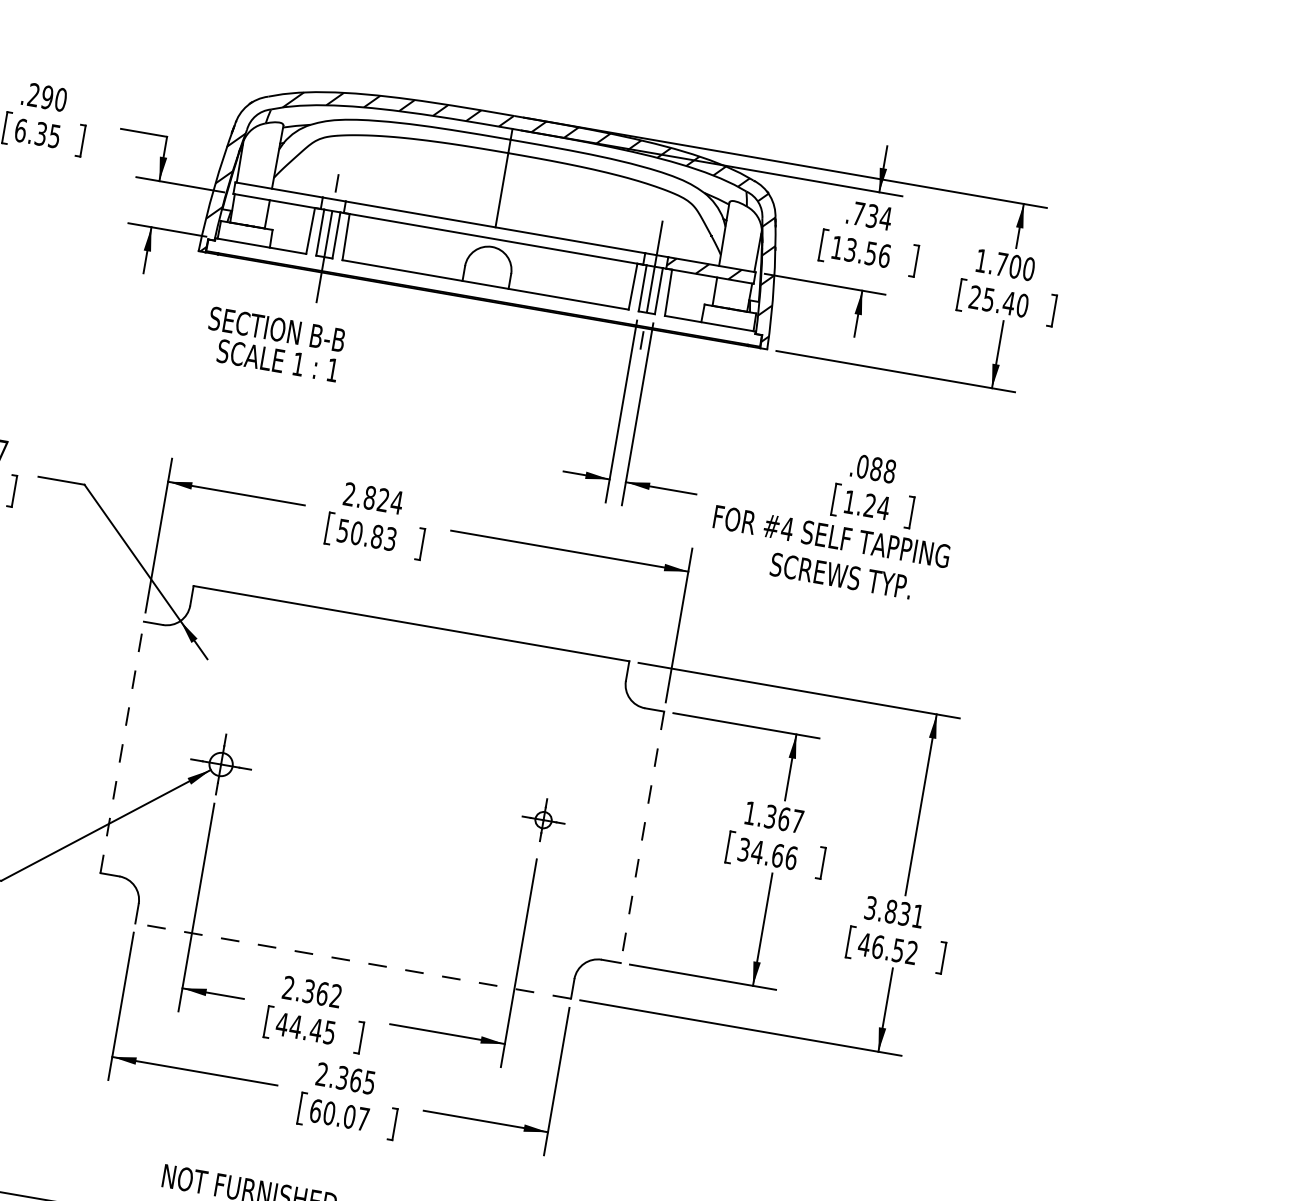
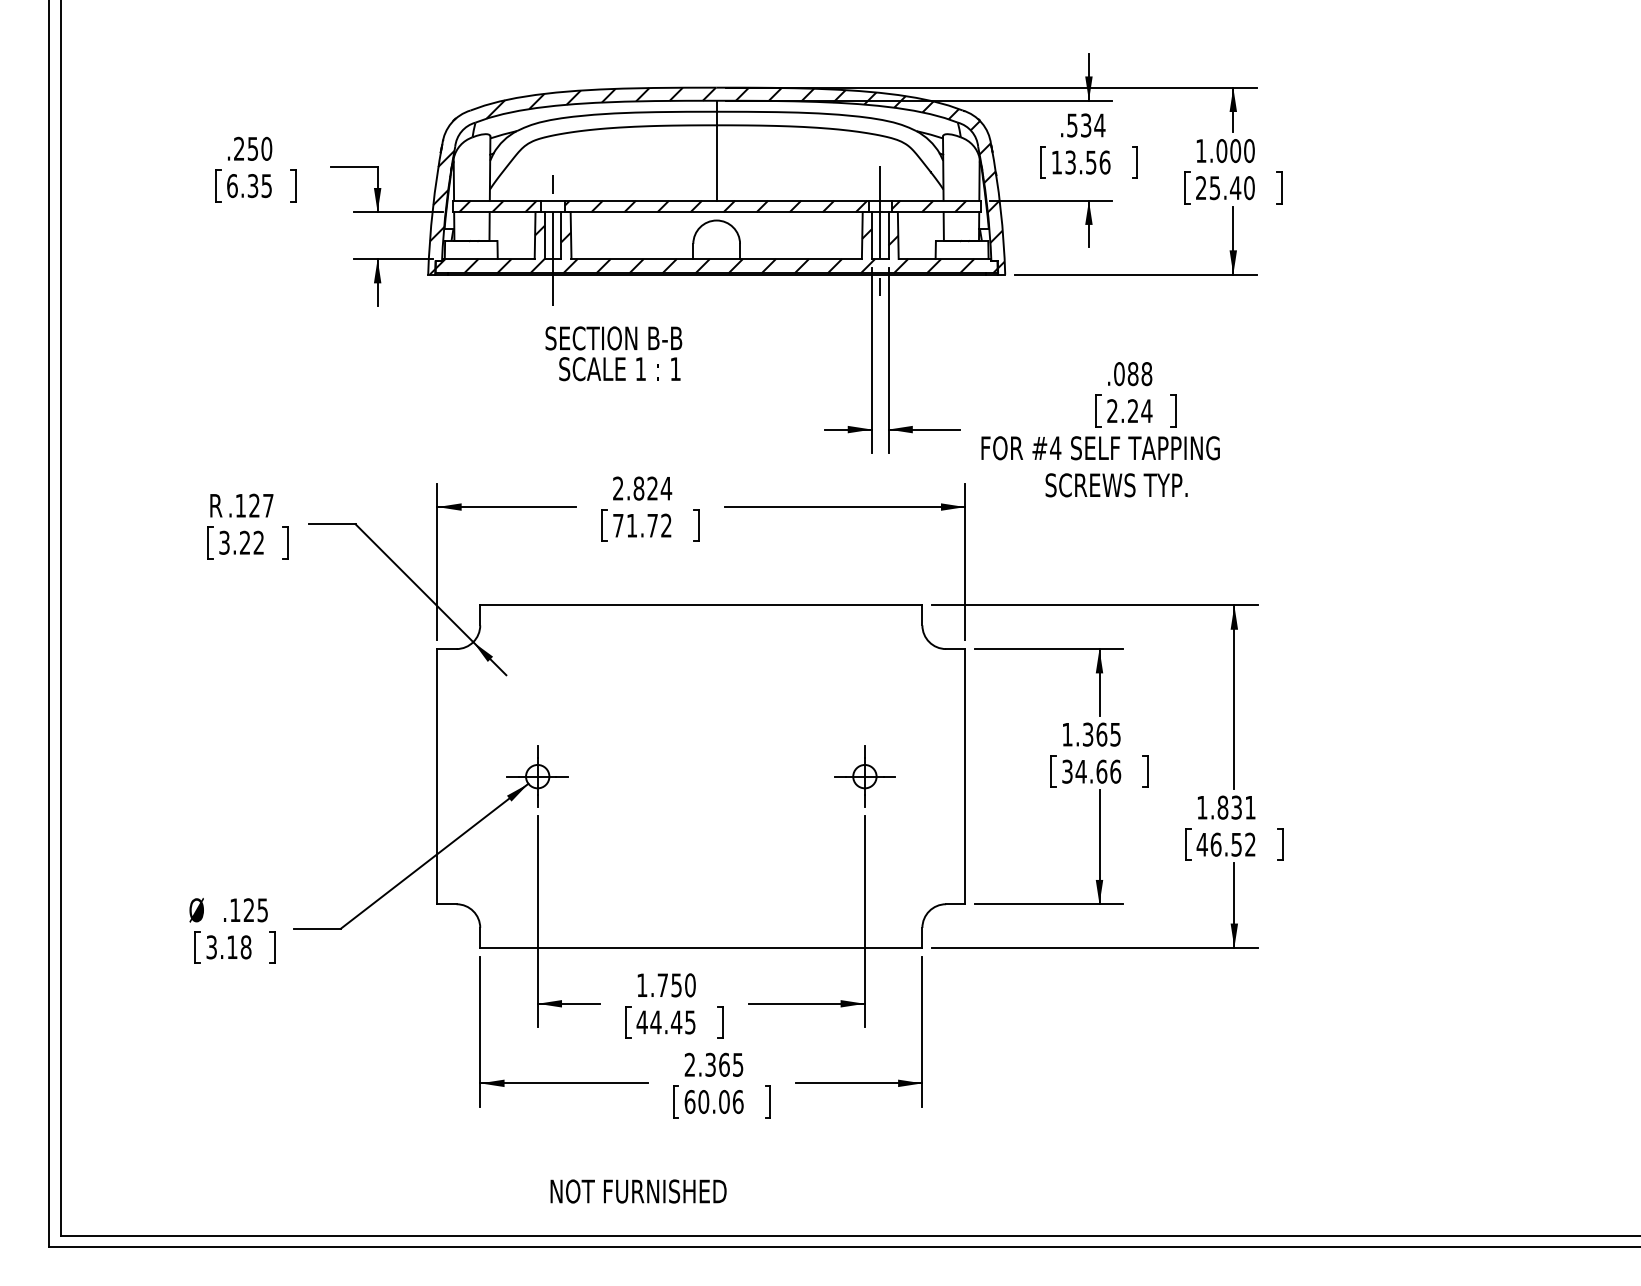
text: (46, 96) -> (252, 148), .290 -> .250
hatch: (278, 195) -> (497, 206), added
text: (858, 213) -> (1072, 125), .734 -> .534
hatch: (493, 232) -> (715, 206), added
text: (1001, 263) -> (1221, 150), 1.700 -> 1.000
hatch: (488, 268) -> (716, 242), added
text: (274, 344) -> (613, 353), moved
text: (849, 501) -> (1112, 410), 1.24 -> 2.24
text: (367, 534) -> (642, 525), 50.83 -> 71.72
line: (122, 747) -> (437, 776), dashed -> solid
part: (543, 819) -> (864, 776), size x1.43
text: (797, 821) -> (1115, 734), 1.367 -> 1.365
line: (642, 837) -> (965, 776), dashed -> solid
text: (870, 908) -> (1202, 807), 3.831 -> 1.831
line: (352, 960) -> (700, 947), dashed -> solid
text: (312, 992) -> (666, 985), 2.362 -> 1.750
text: (362, 1119) -> (737, 1102), 60.07 -> 60.06

